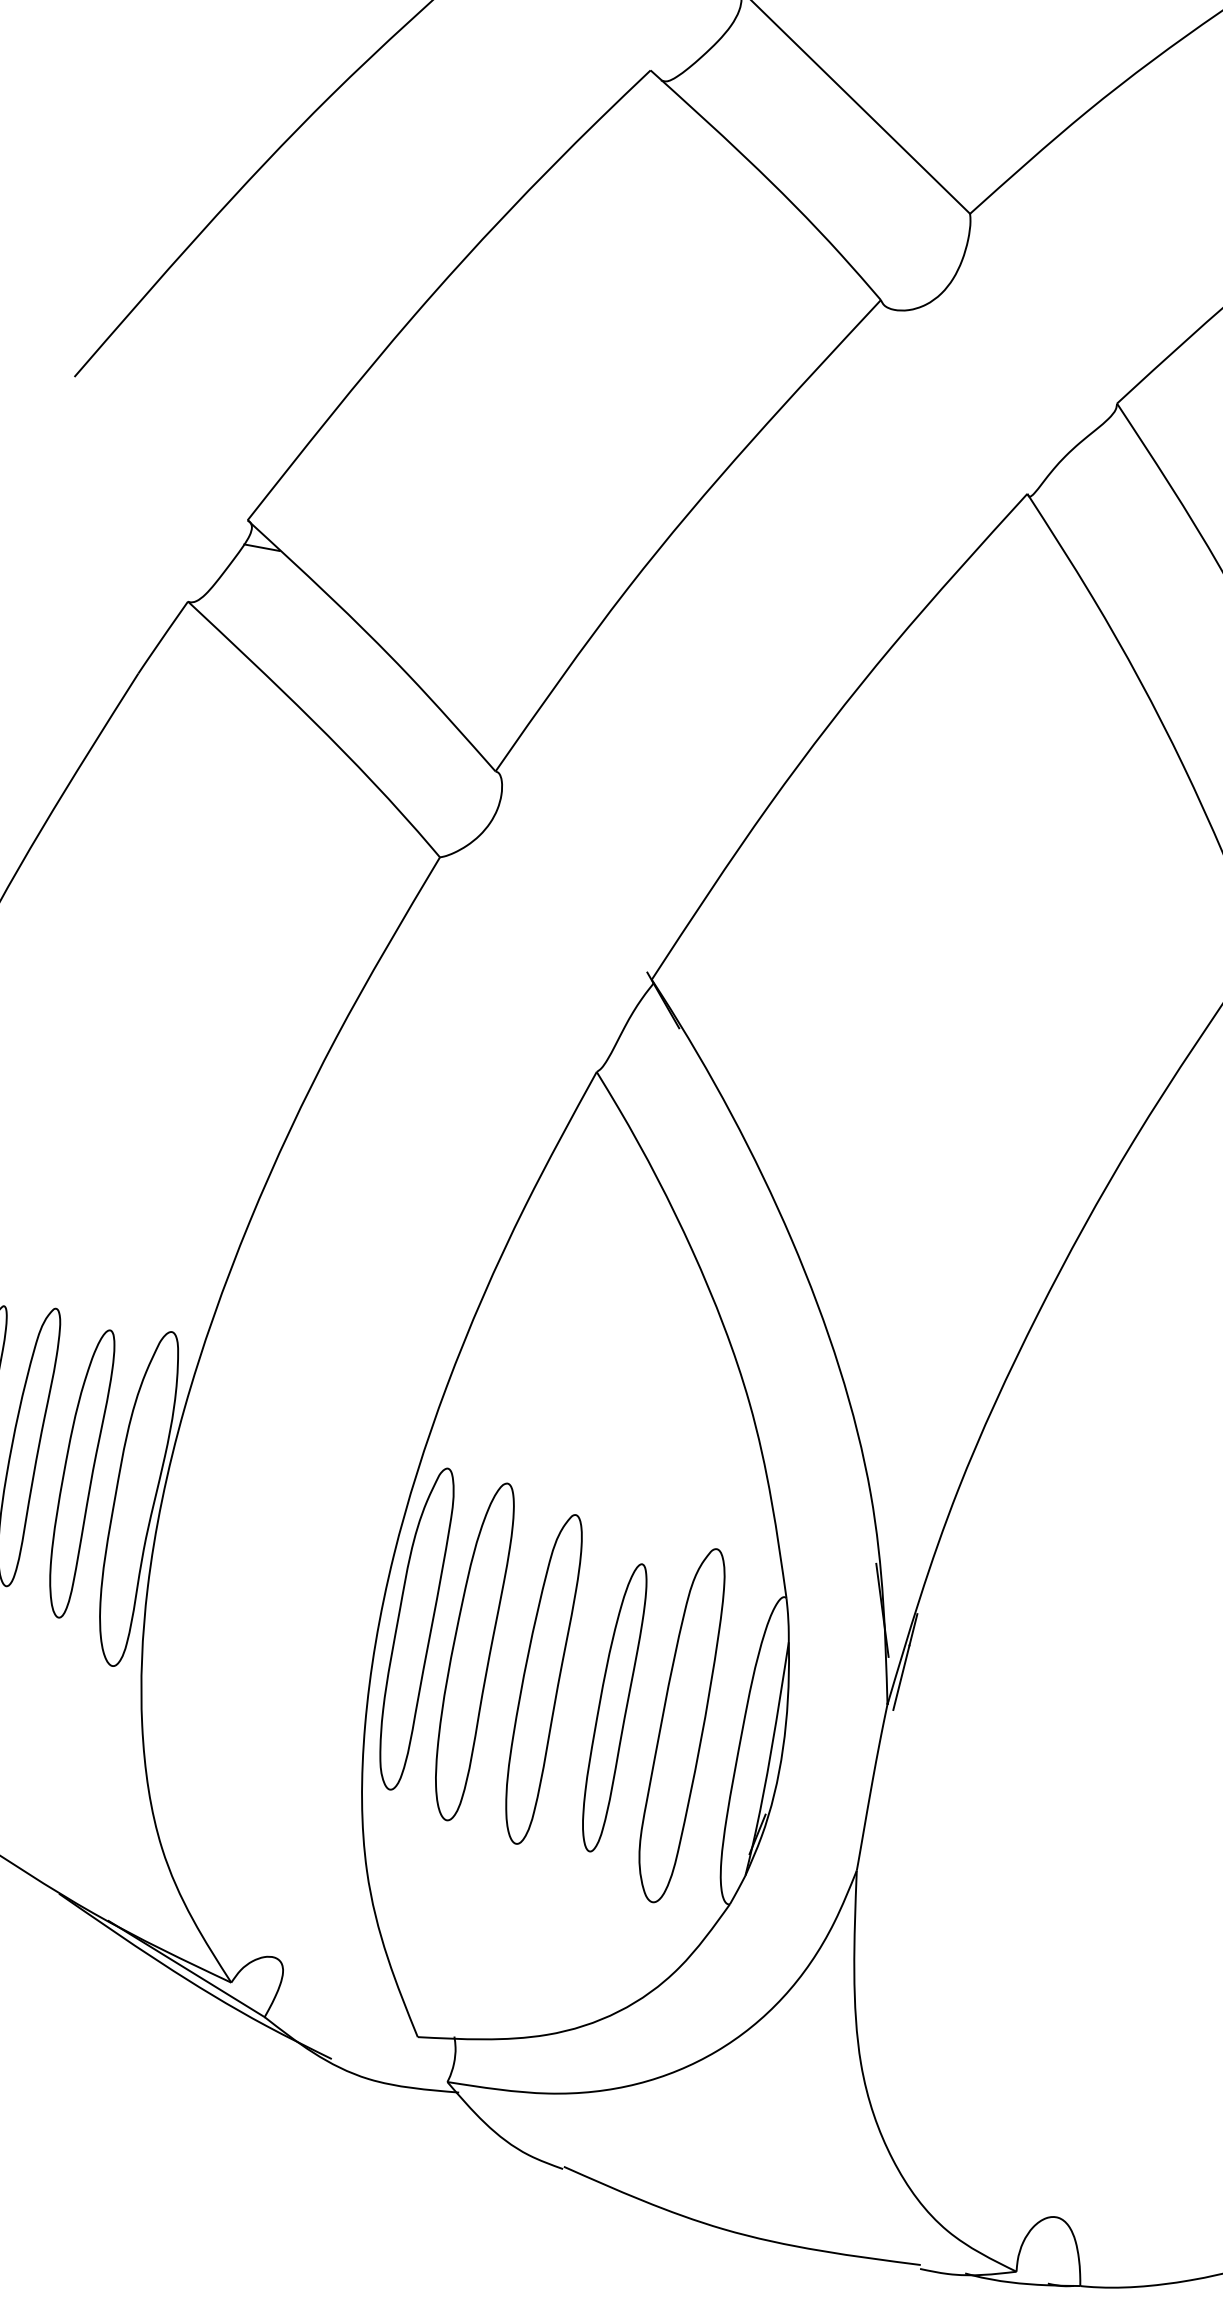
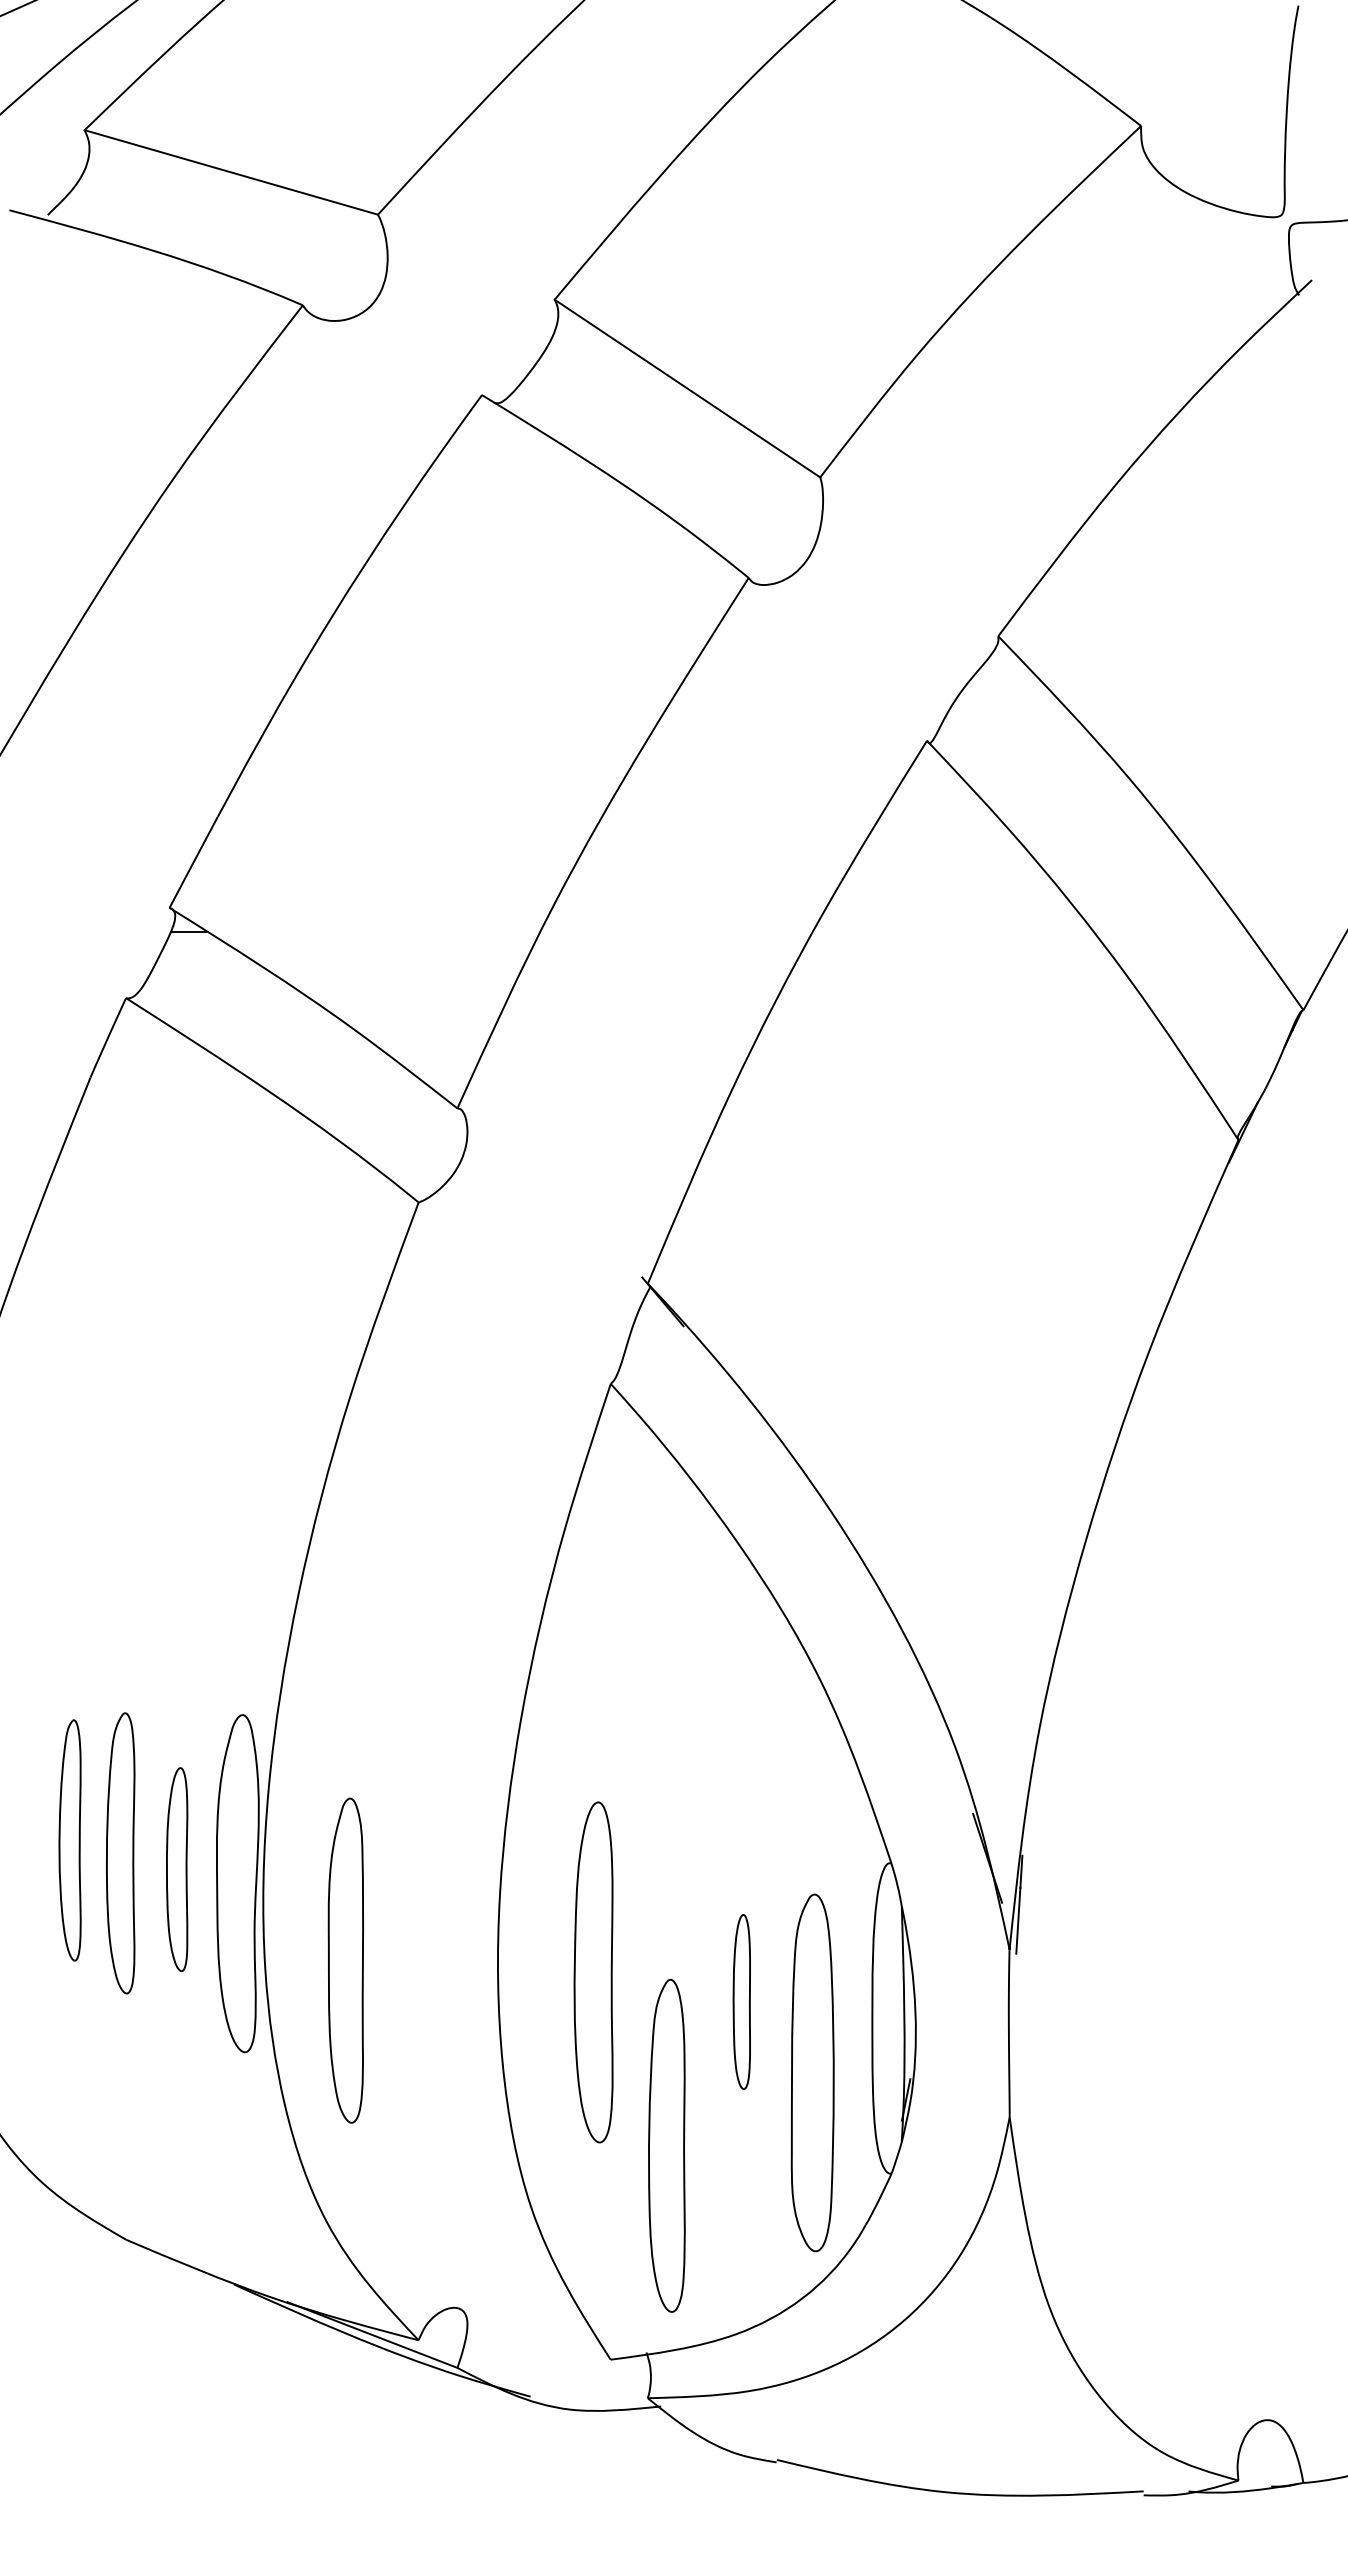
part: (78, 1472) -> (176, 1869), size x0.7
part: (413, 1627) -> (345, 1960), moved
part: (541, 1678) -> (666, 2145), moved
part: (612, 1706) -> (741, 2001), size x0.6
part: (682, 1724) -> (812, 2072), moved

